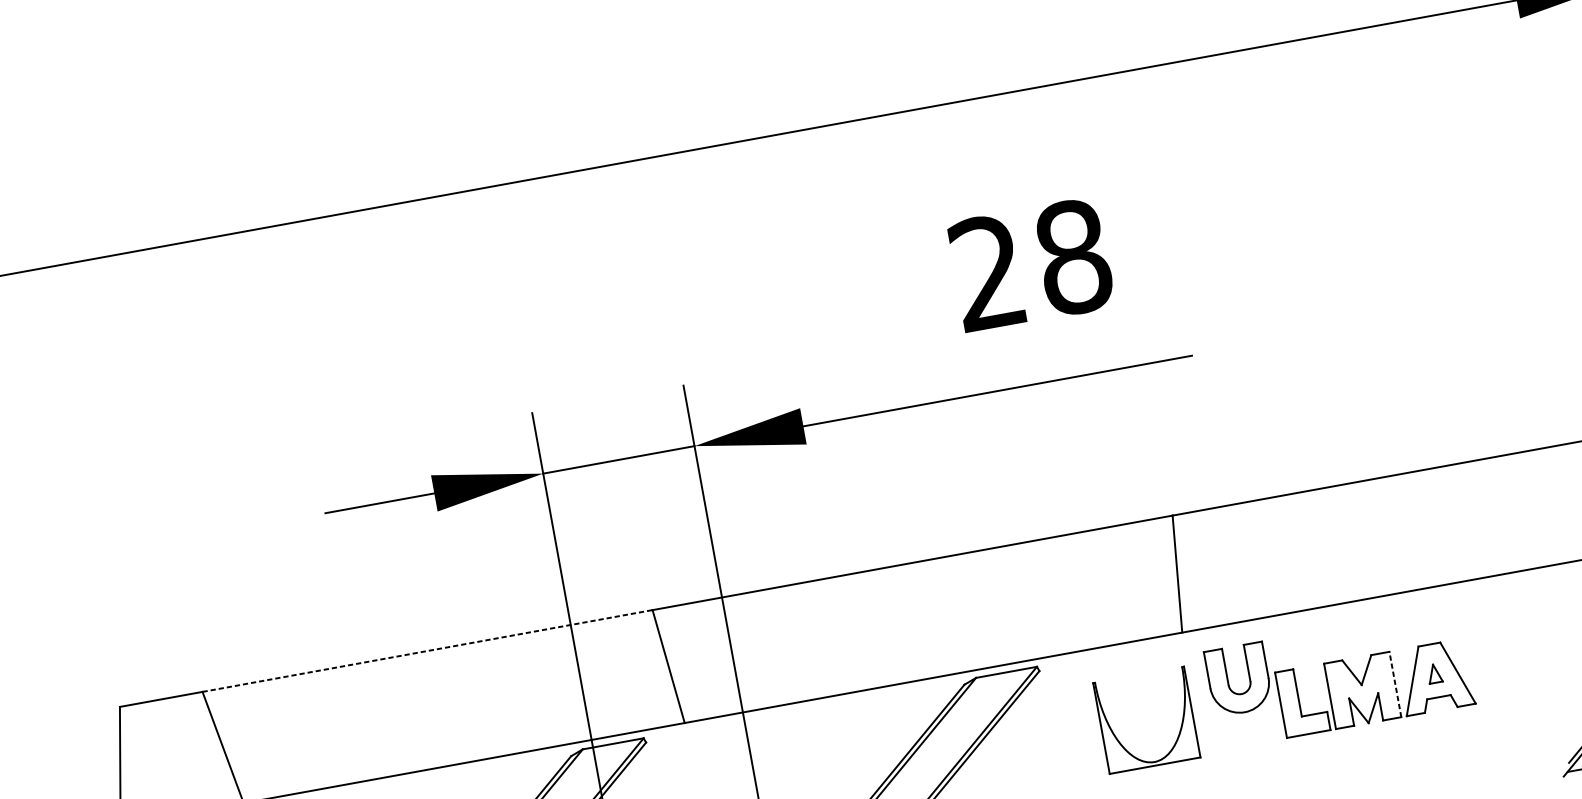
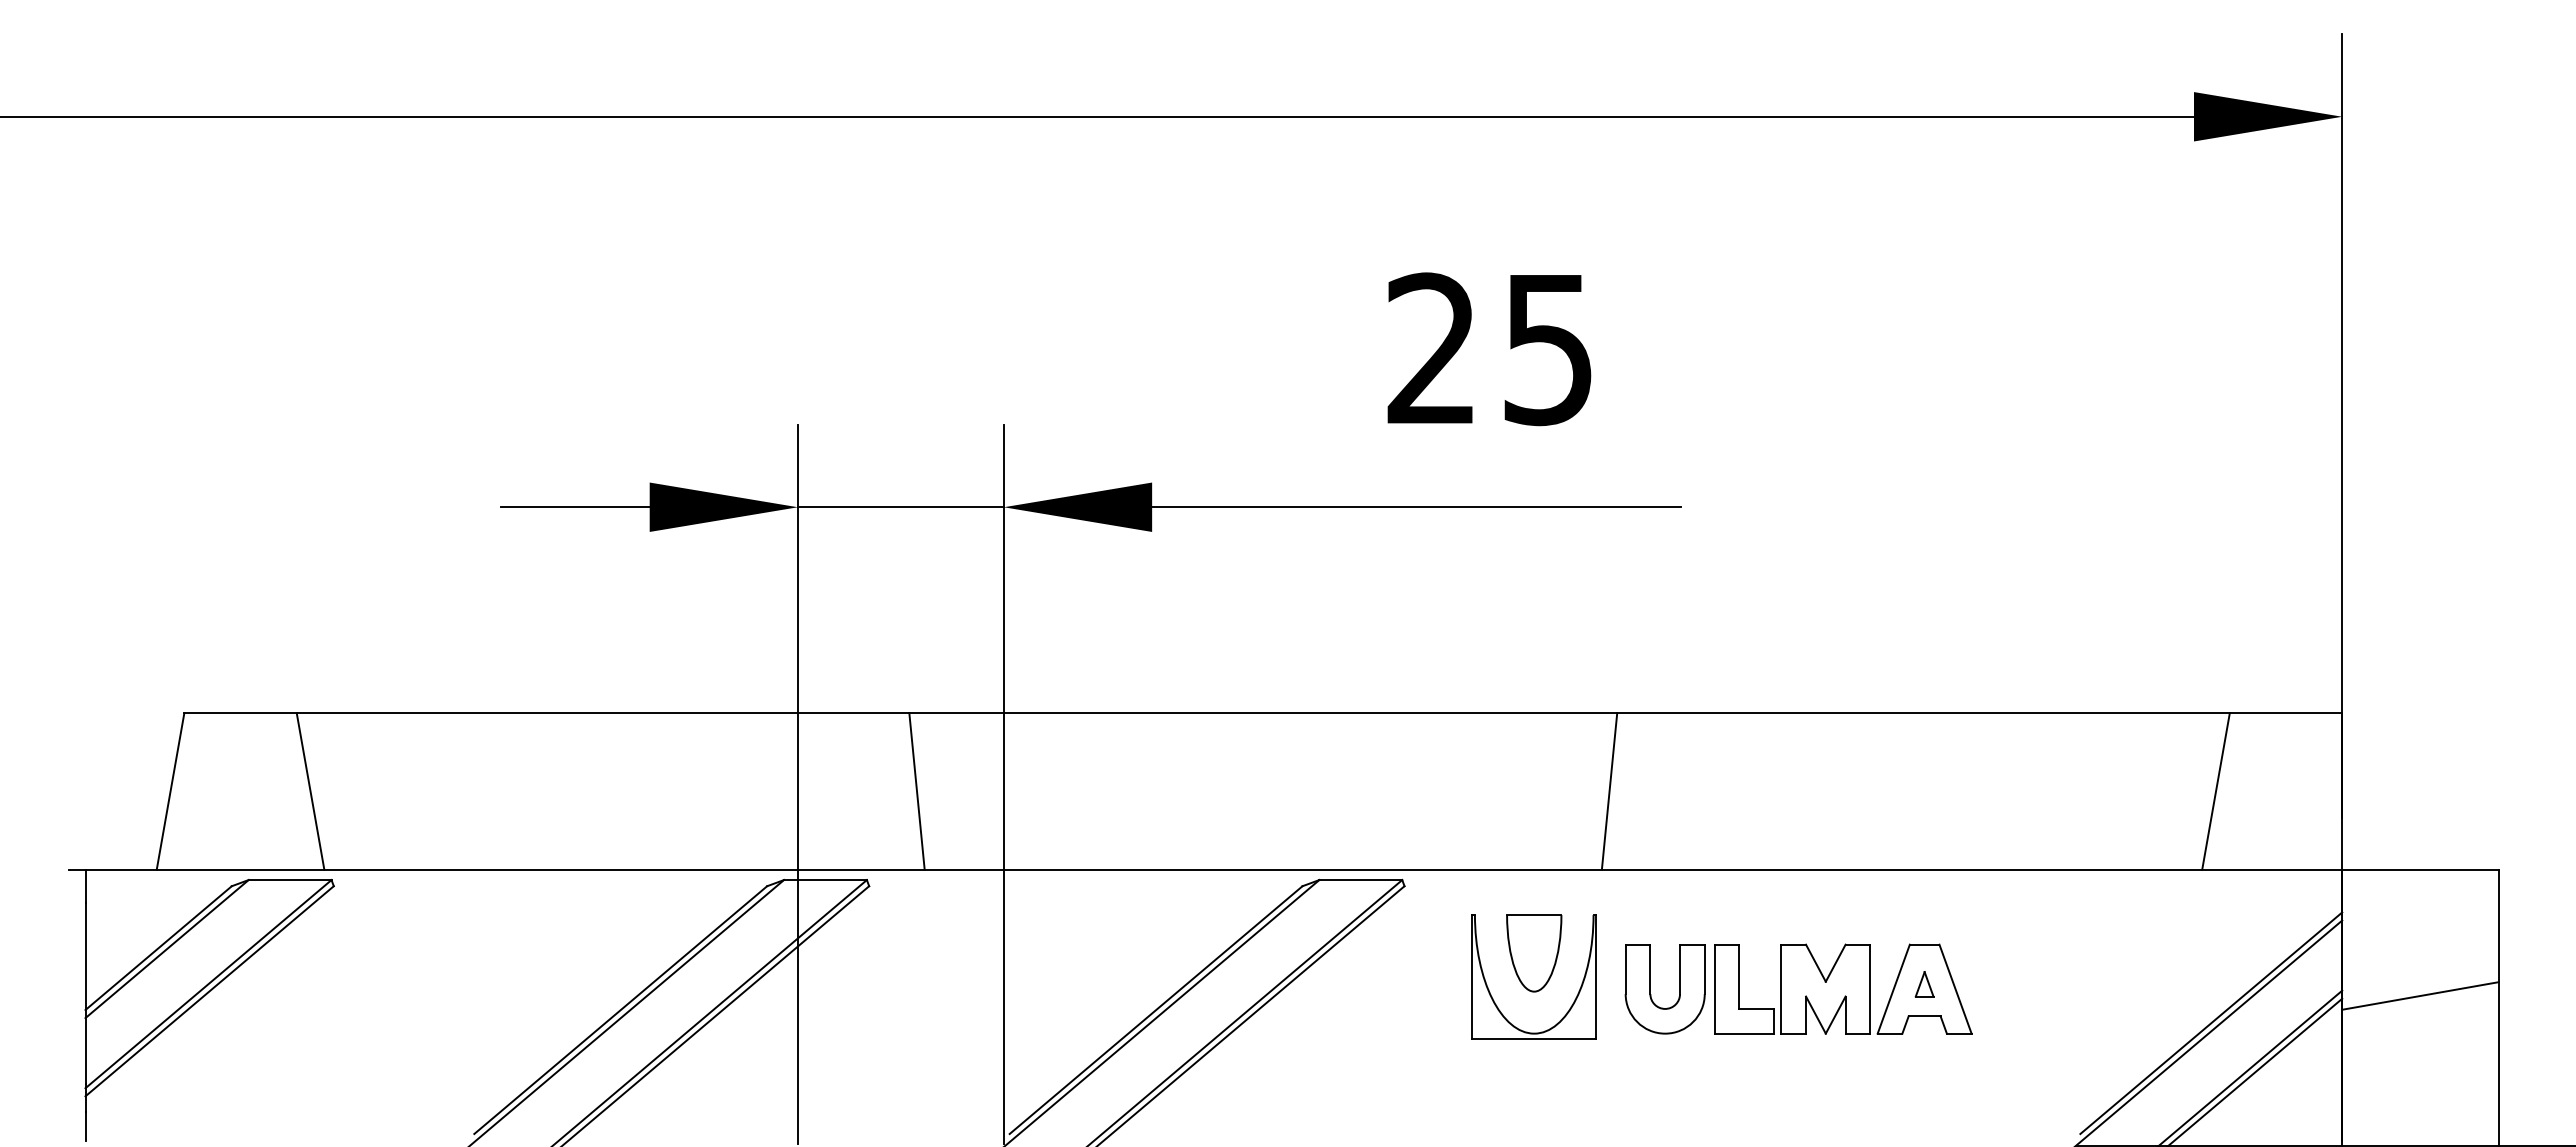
text: (1073, 257) -> (1548, 349), 28 -> 25
line: (427, 651) -> (603, 713), dashed -> solid
line: (1395, 683) -> (1870, 988), dashed -> solid
part: (1229, 685) -> (1651, 994), moved
part: (1143, 703) -> (1534, 953), added

